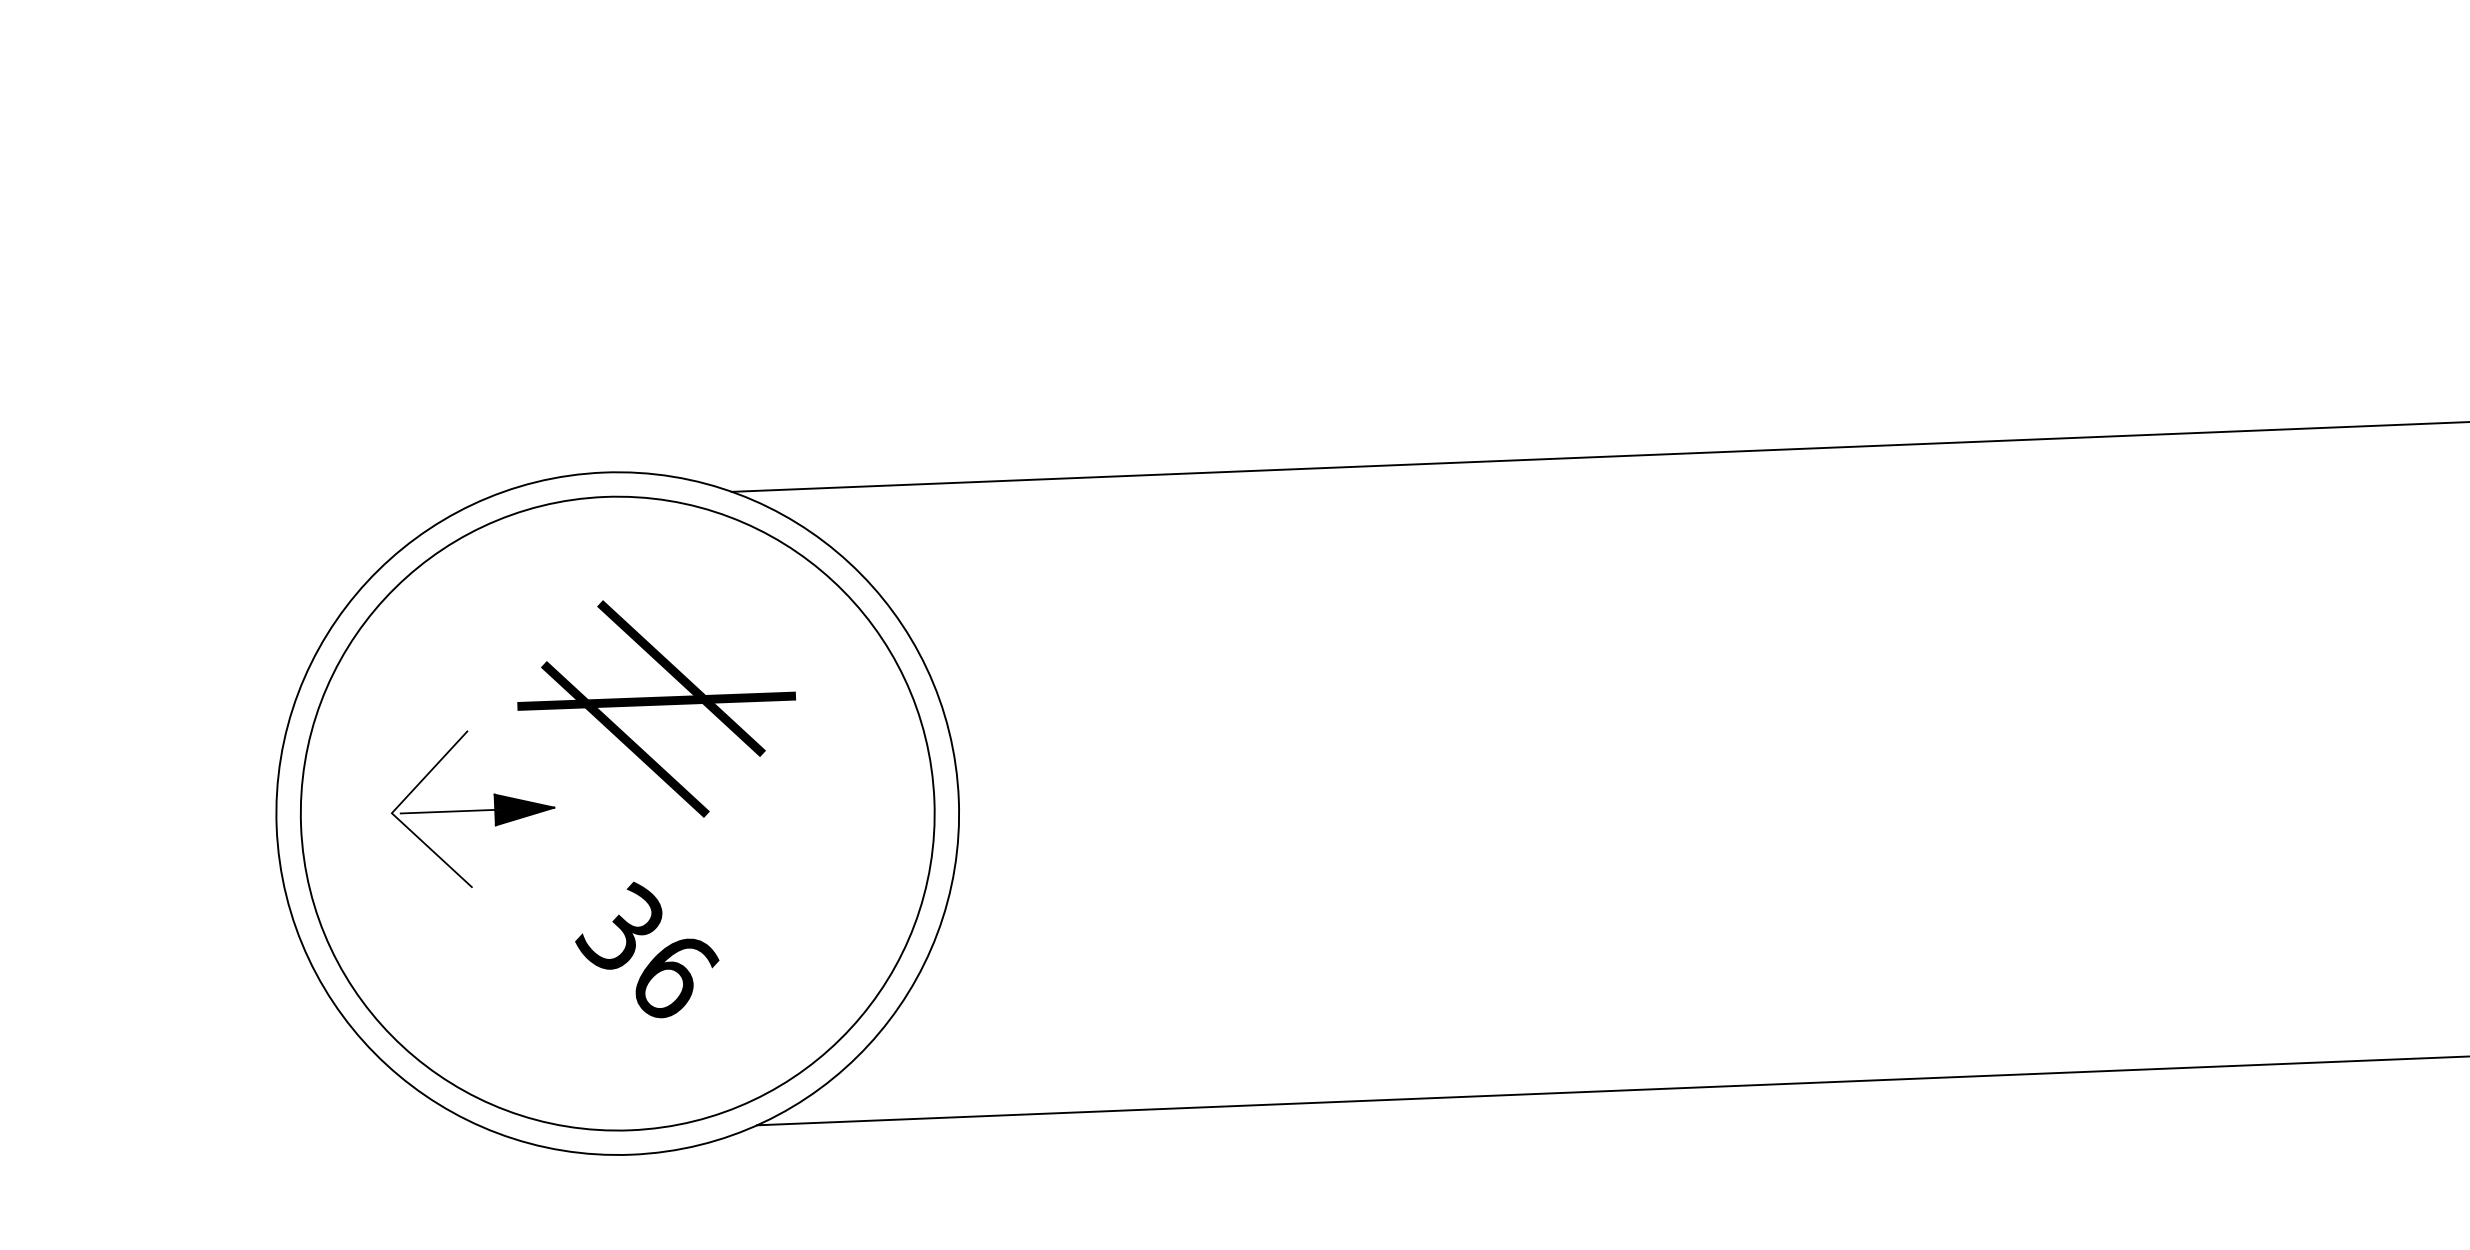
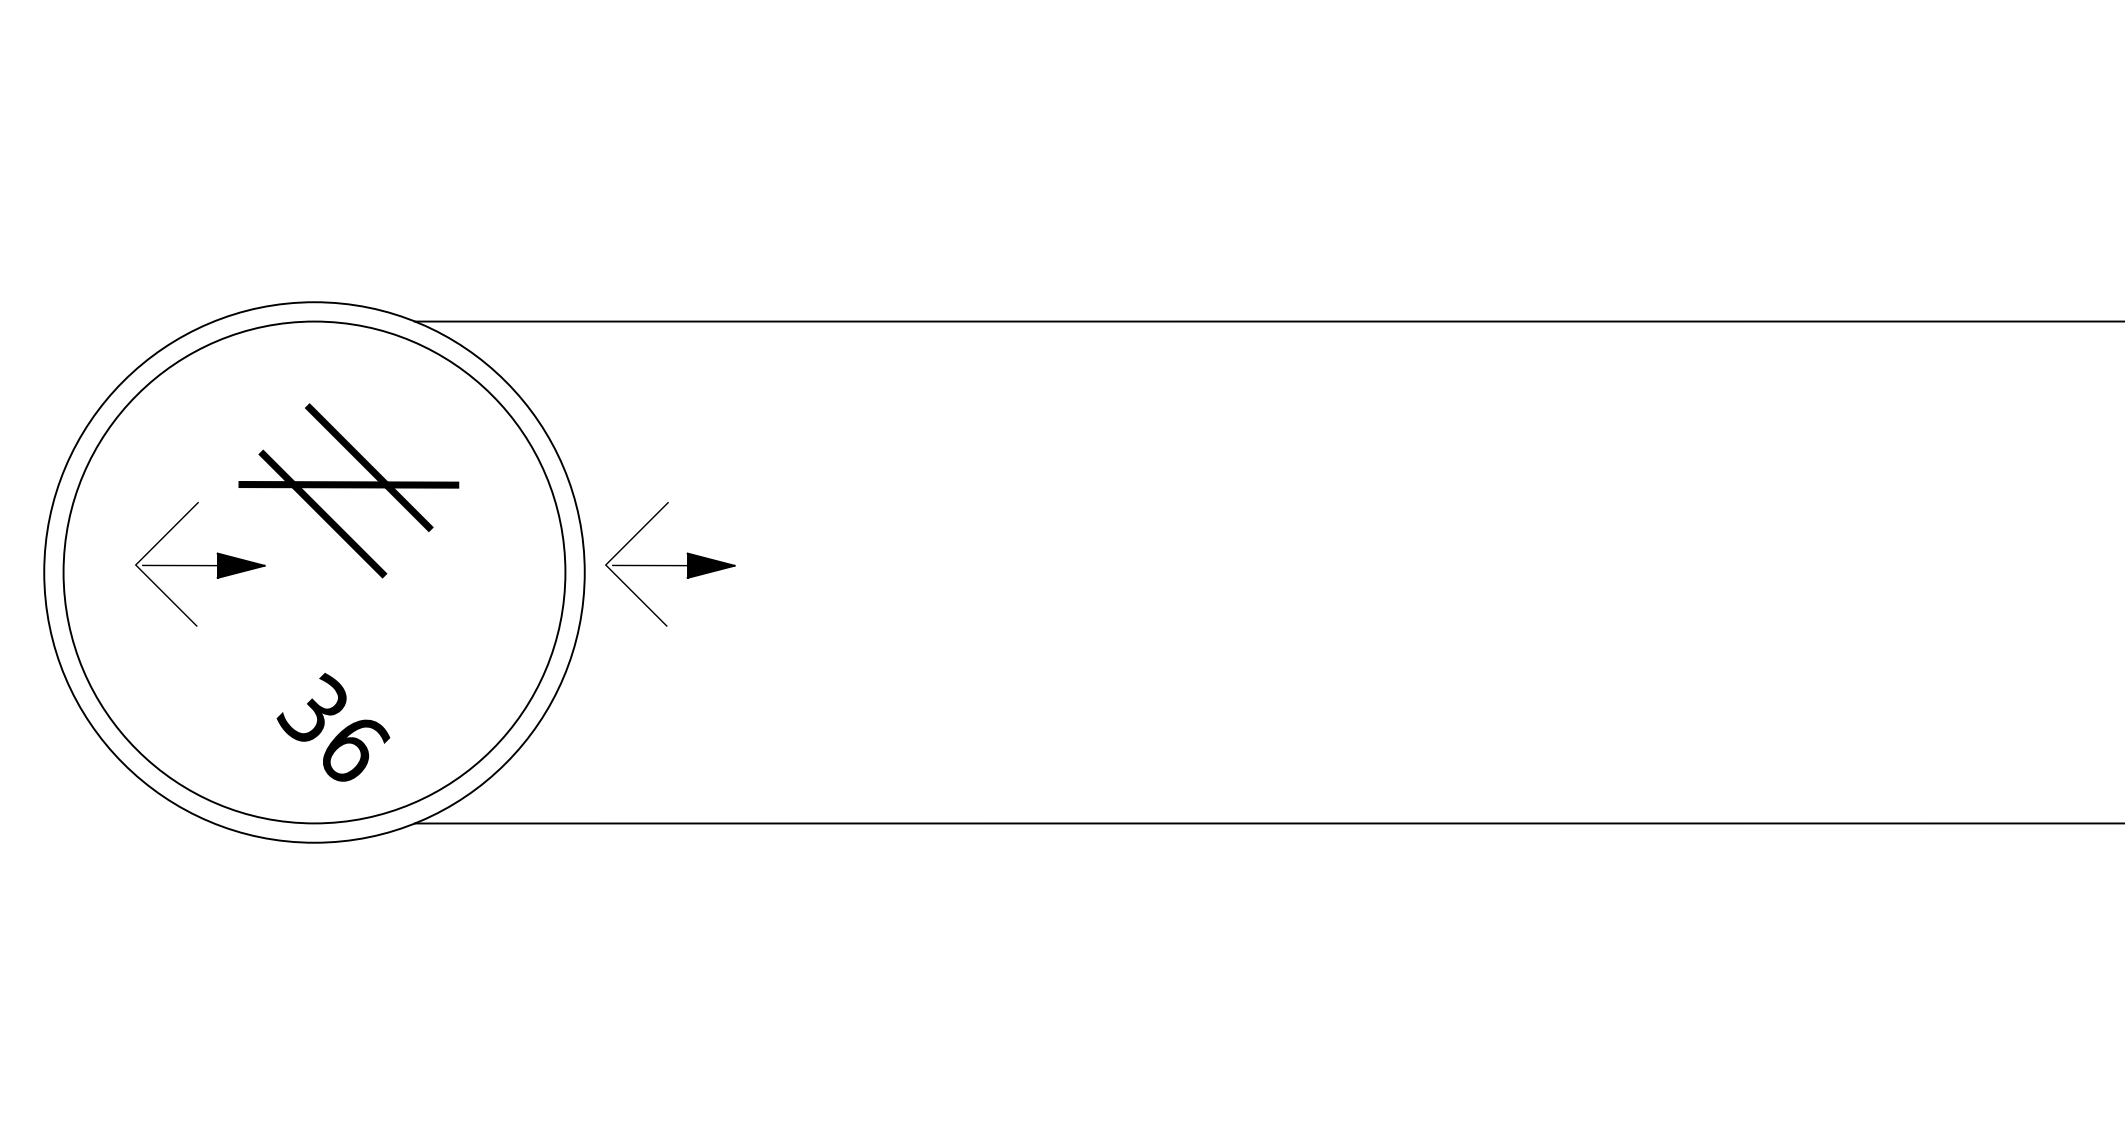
part: (1066, 785) -> (670, 564), added
text: (647, 950) -> (333, 727), moved

